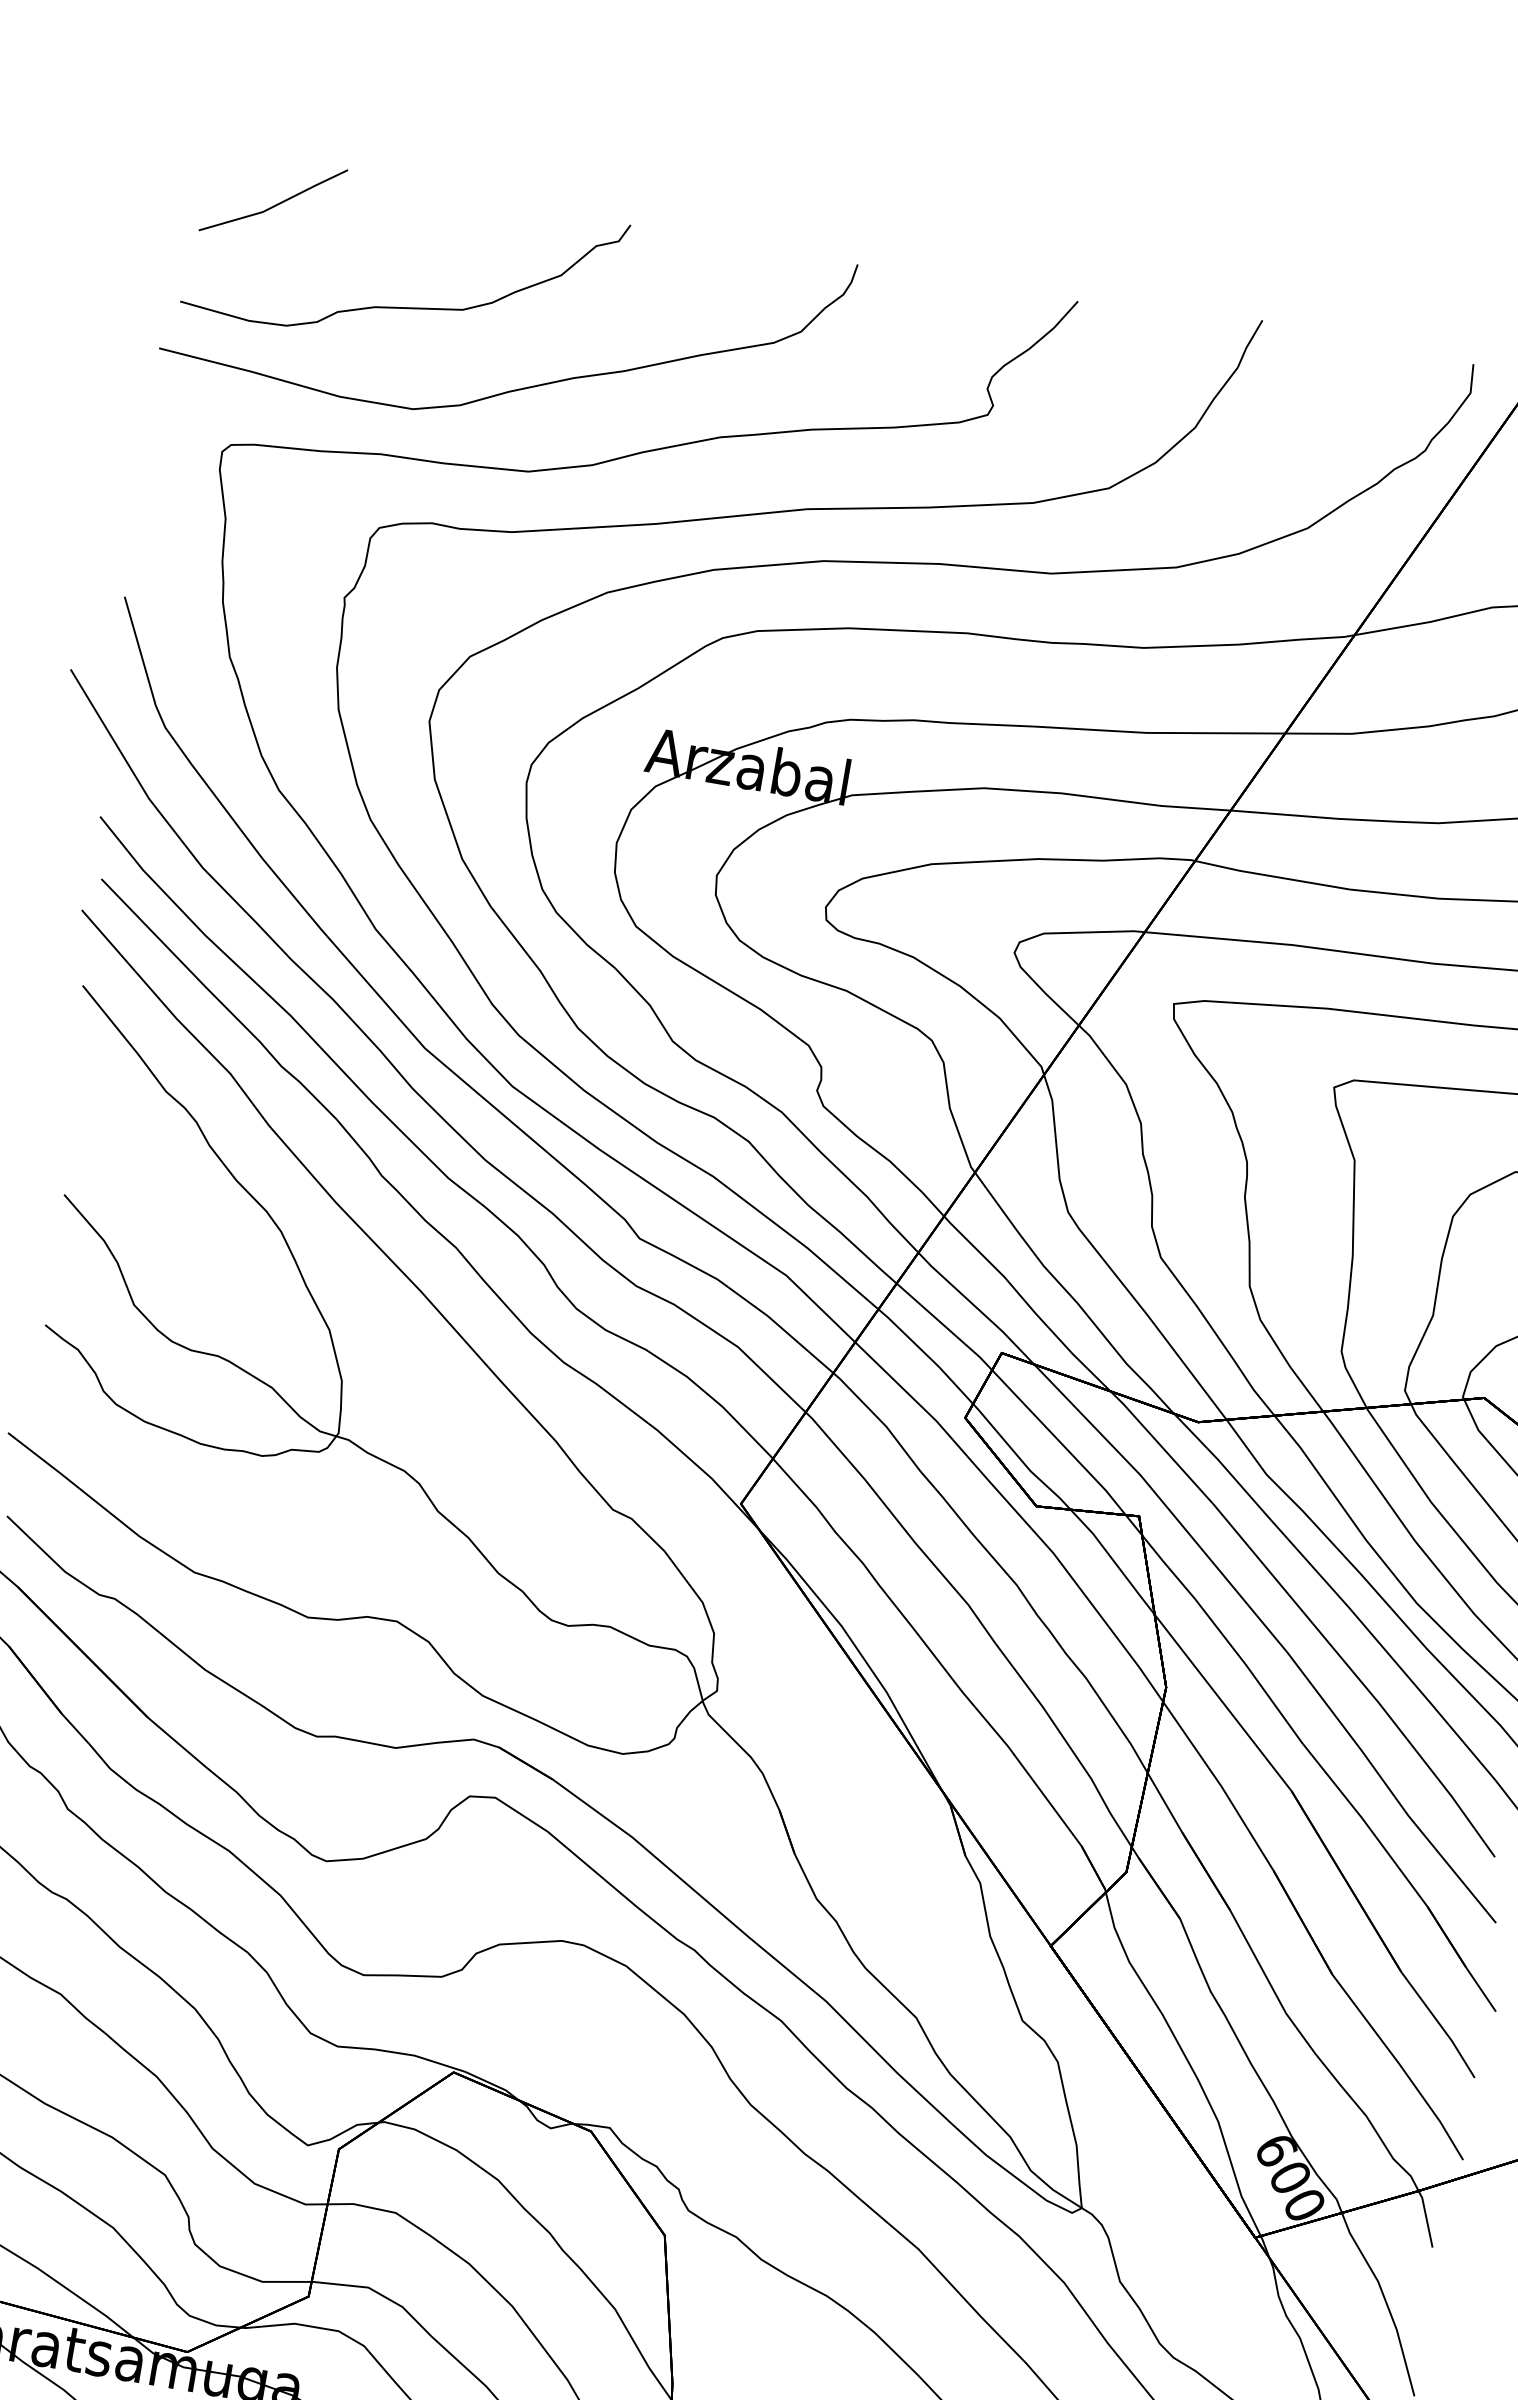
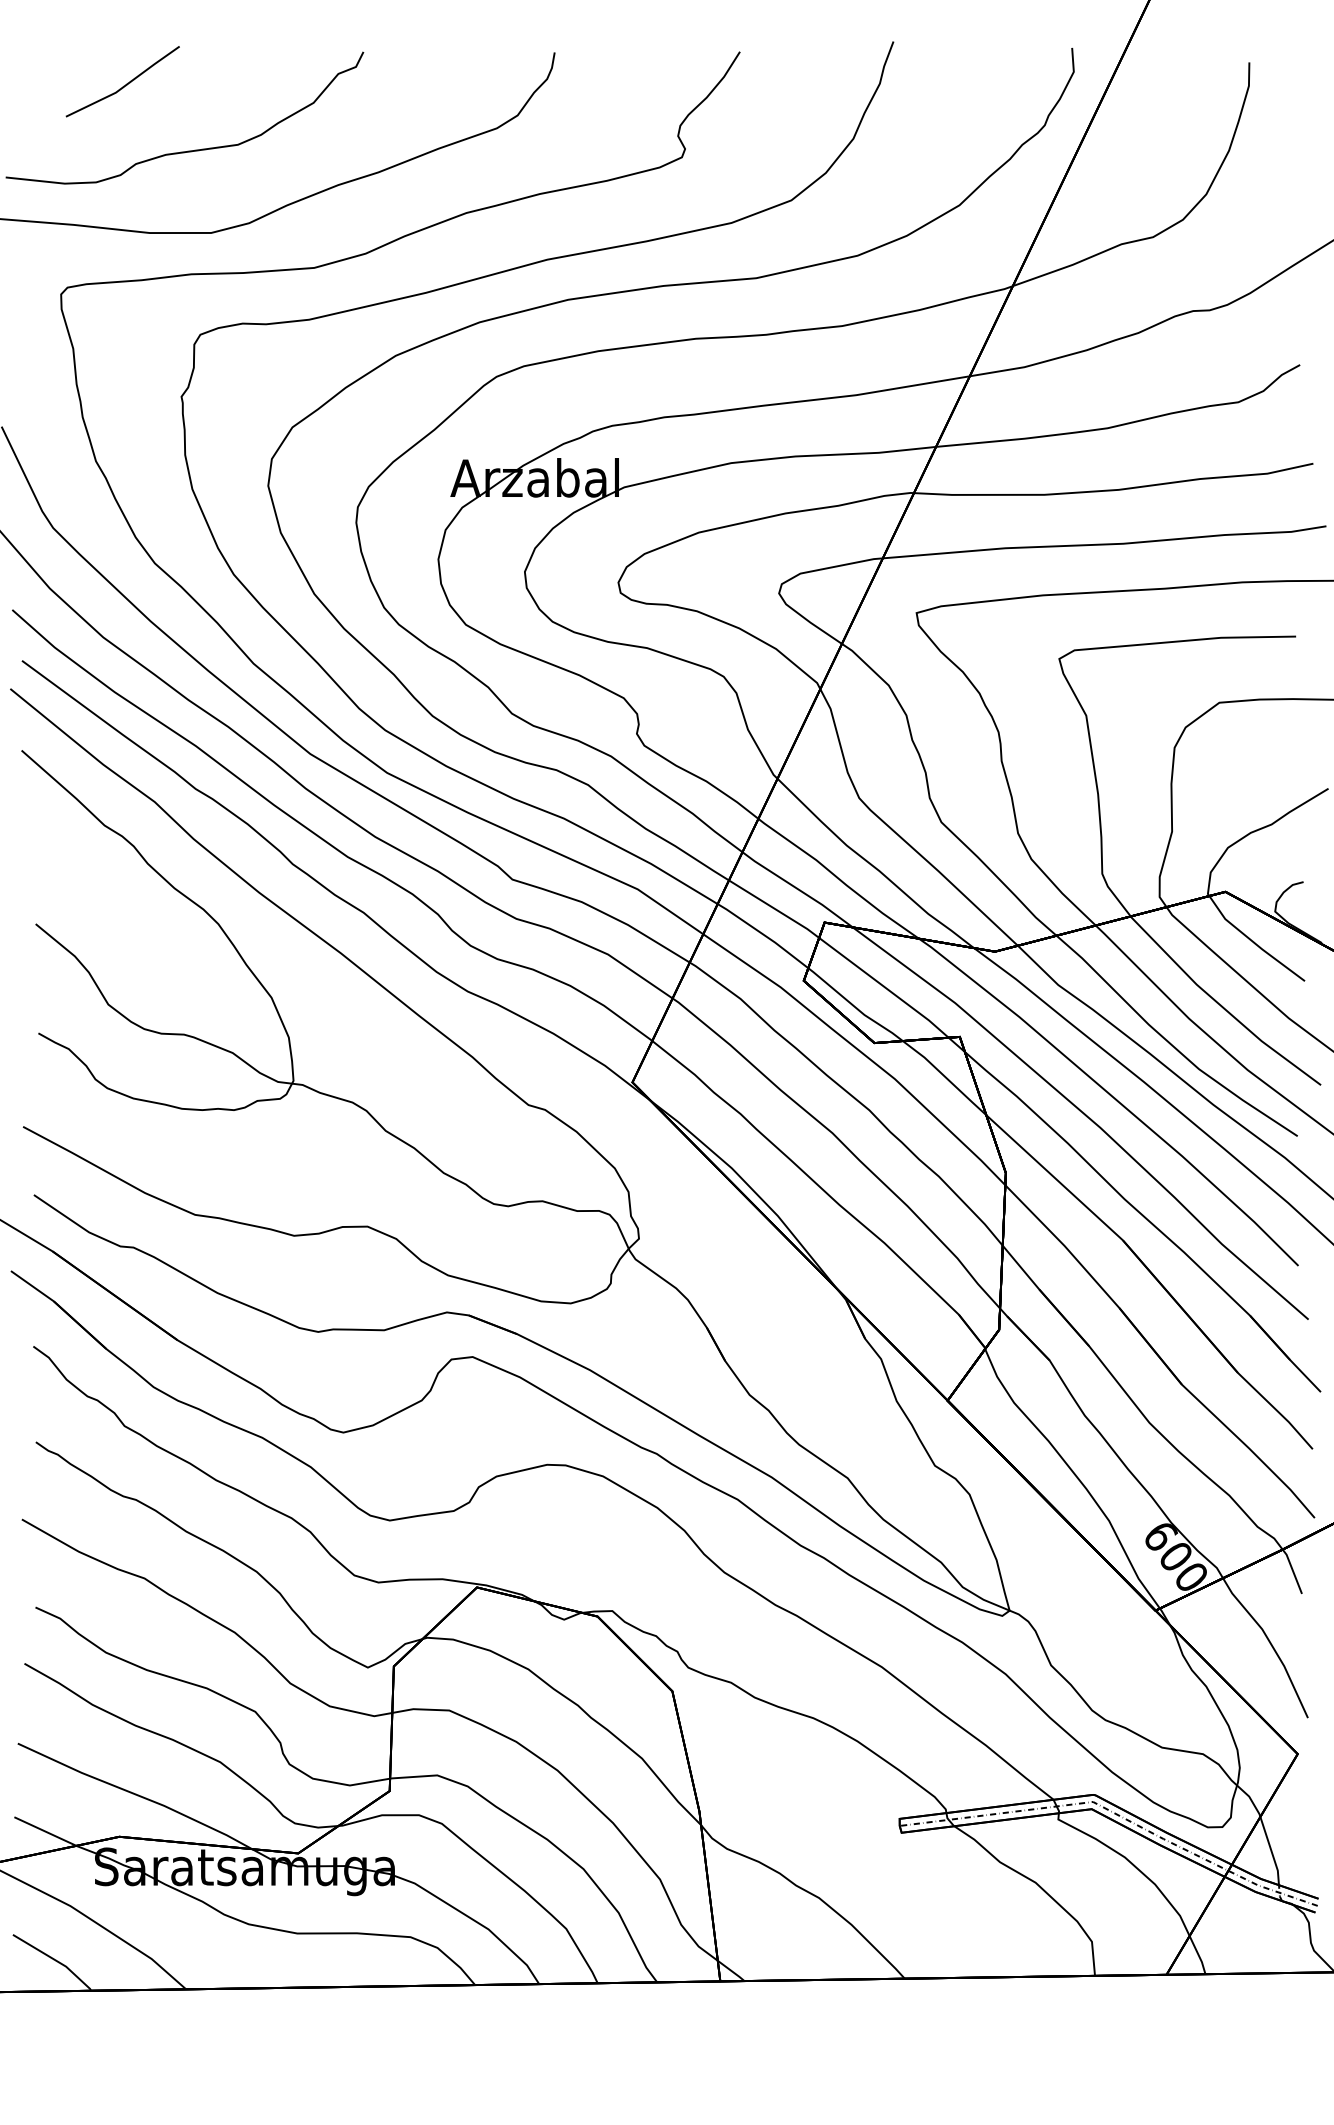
line: (273, 204) -> (123, 85), moved

